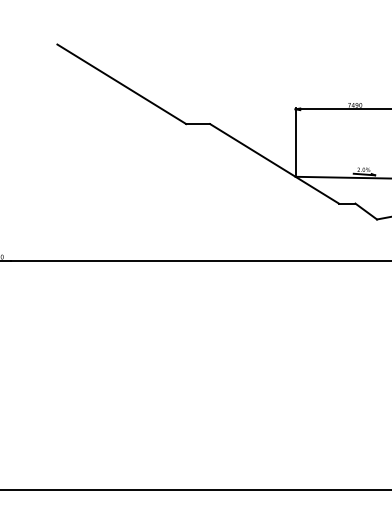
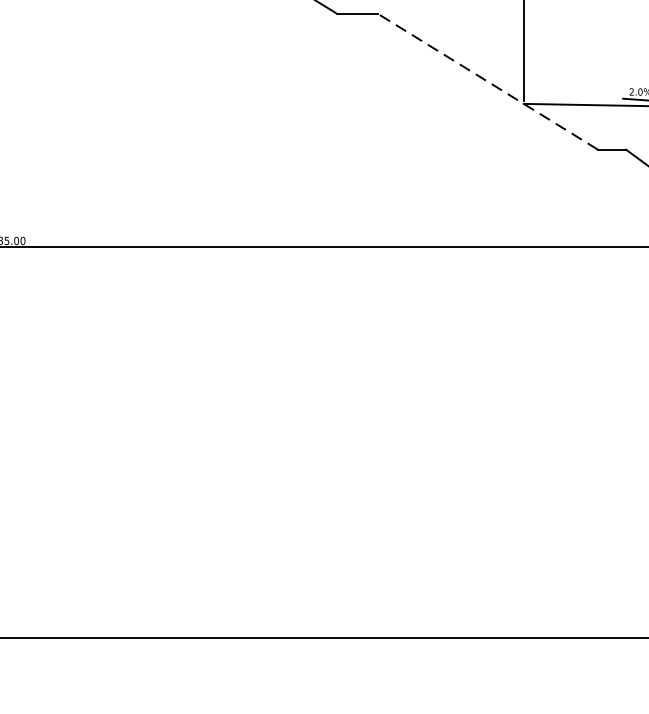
line: (274, 163) -> (487, 81), solid -> dashed

